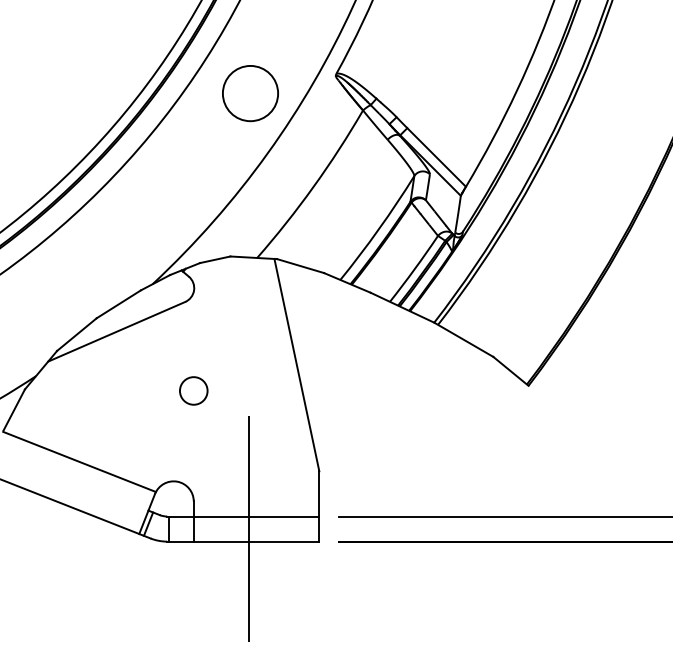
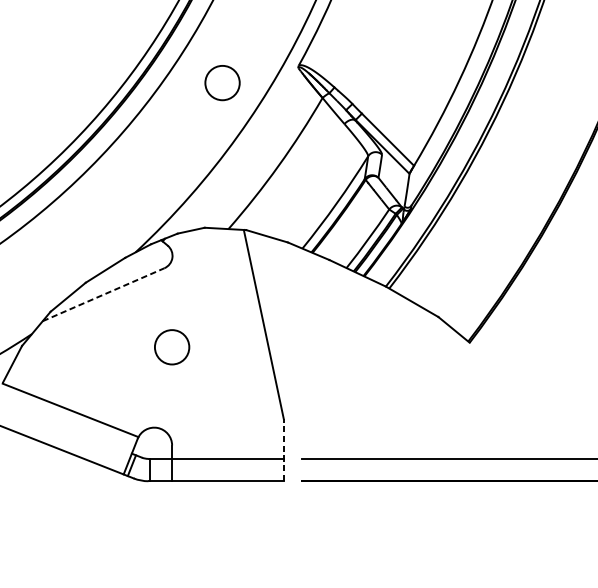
circle: (250, 93) -> (222, 82), size x0.7
line: (116, 331) -> (103, 294), solid -> dashed
circle: (193, 390) -> (171, 346), size x1.4
line: (319, 505) -> (283, 449), solid -> dashed
line: (249, 529) -> (221, 470), removed

